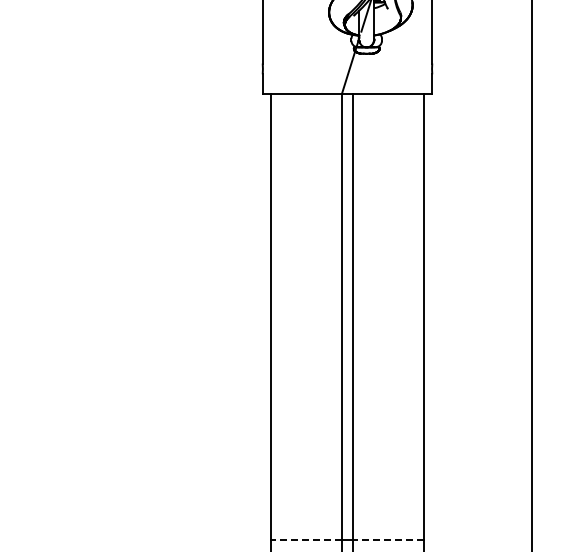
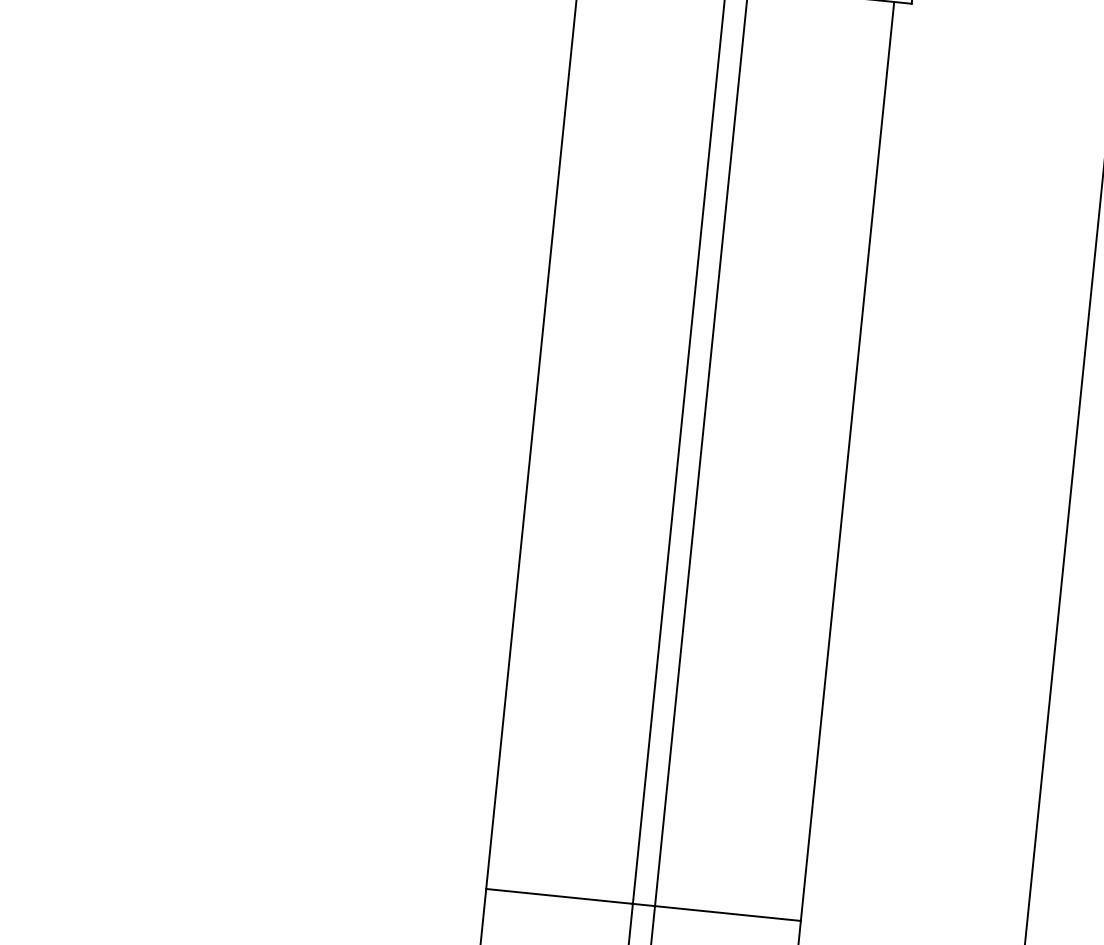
line: (306, 539) -> (559, 895), dashed -> solid
line: (387, 539) -> (726, 912), dashed -> solid

